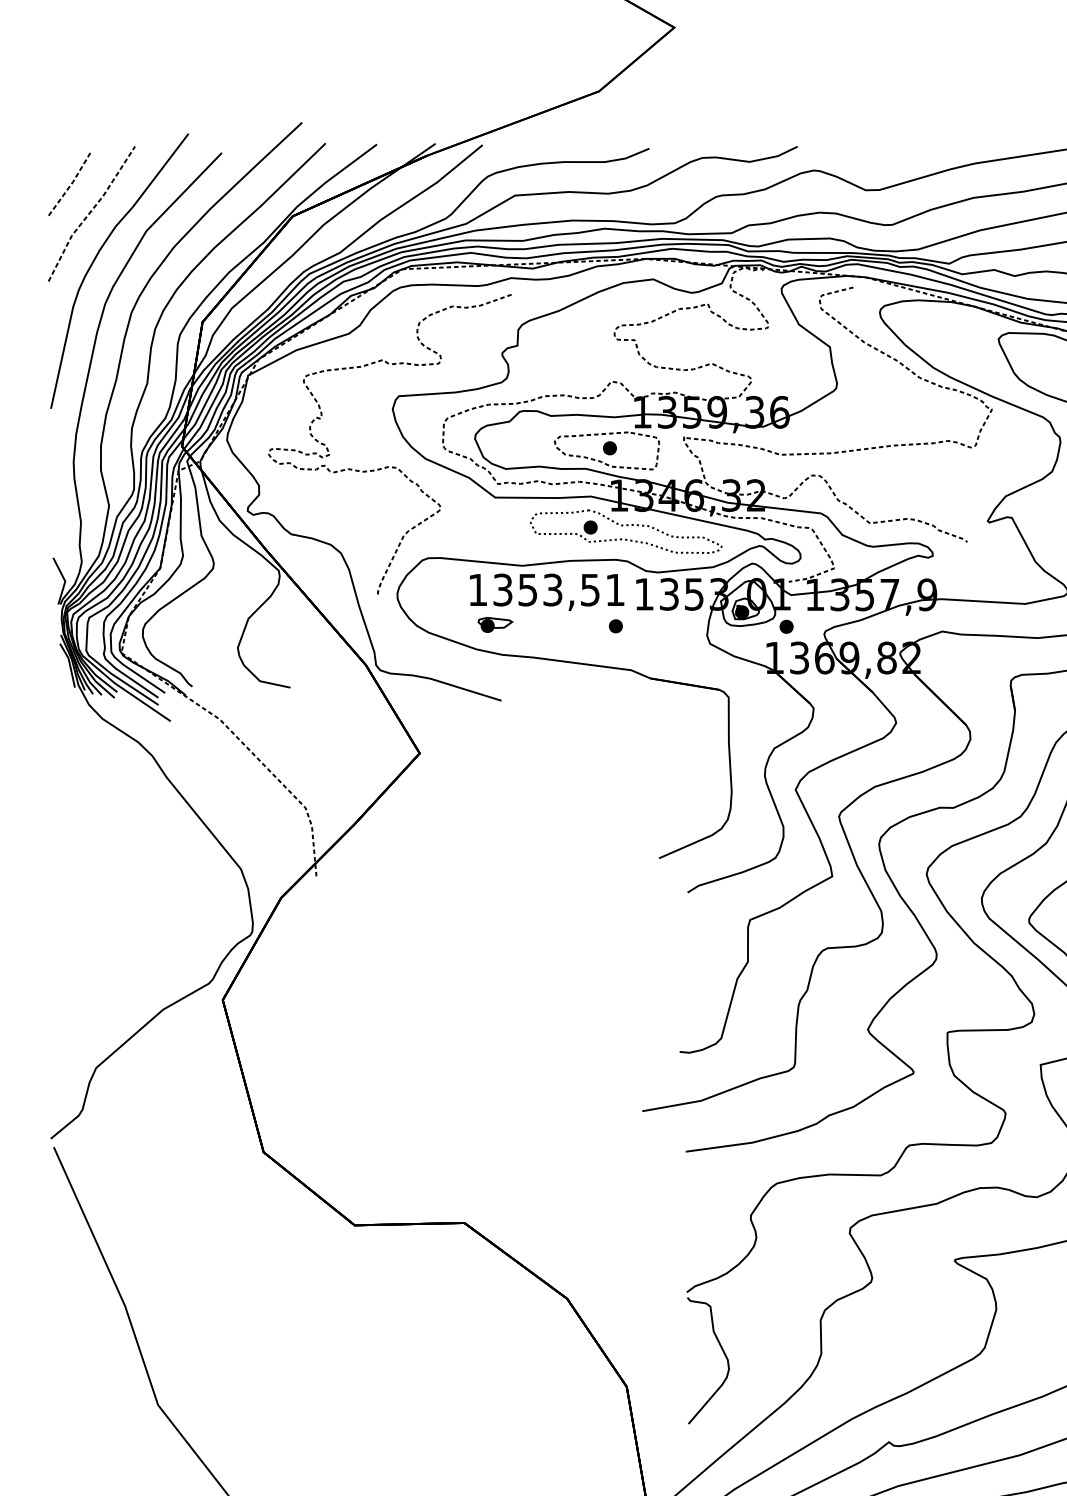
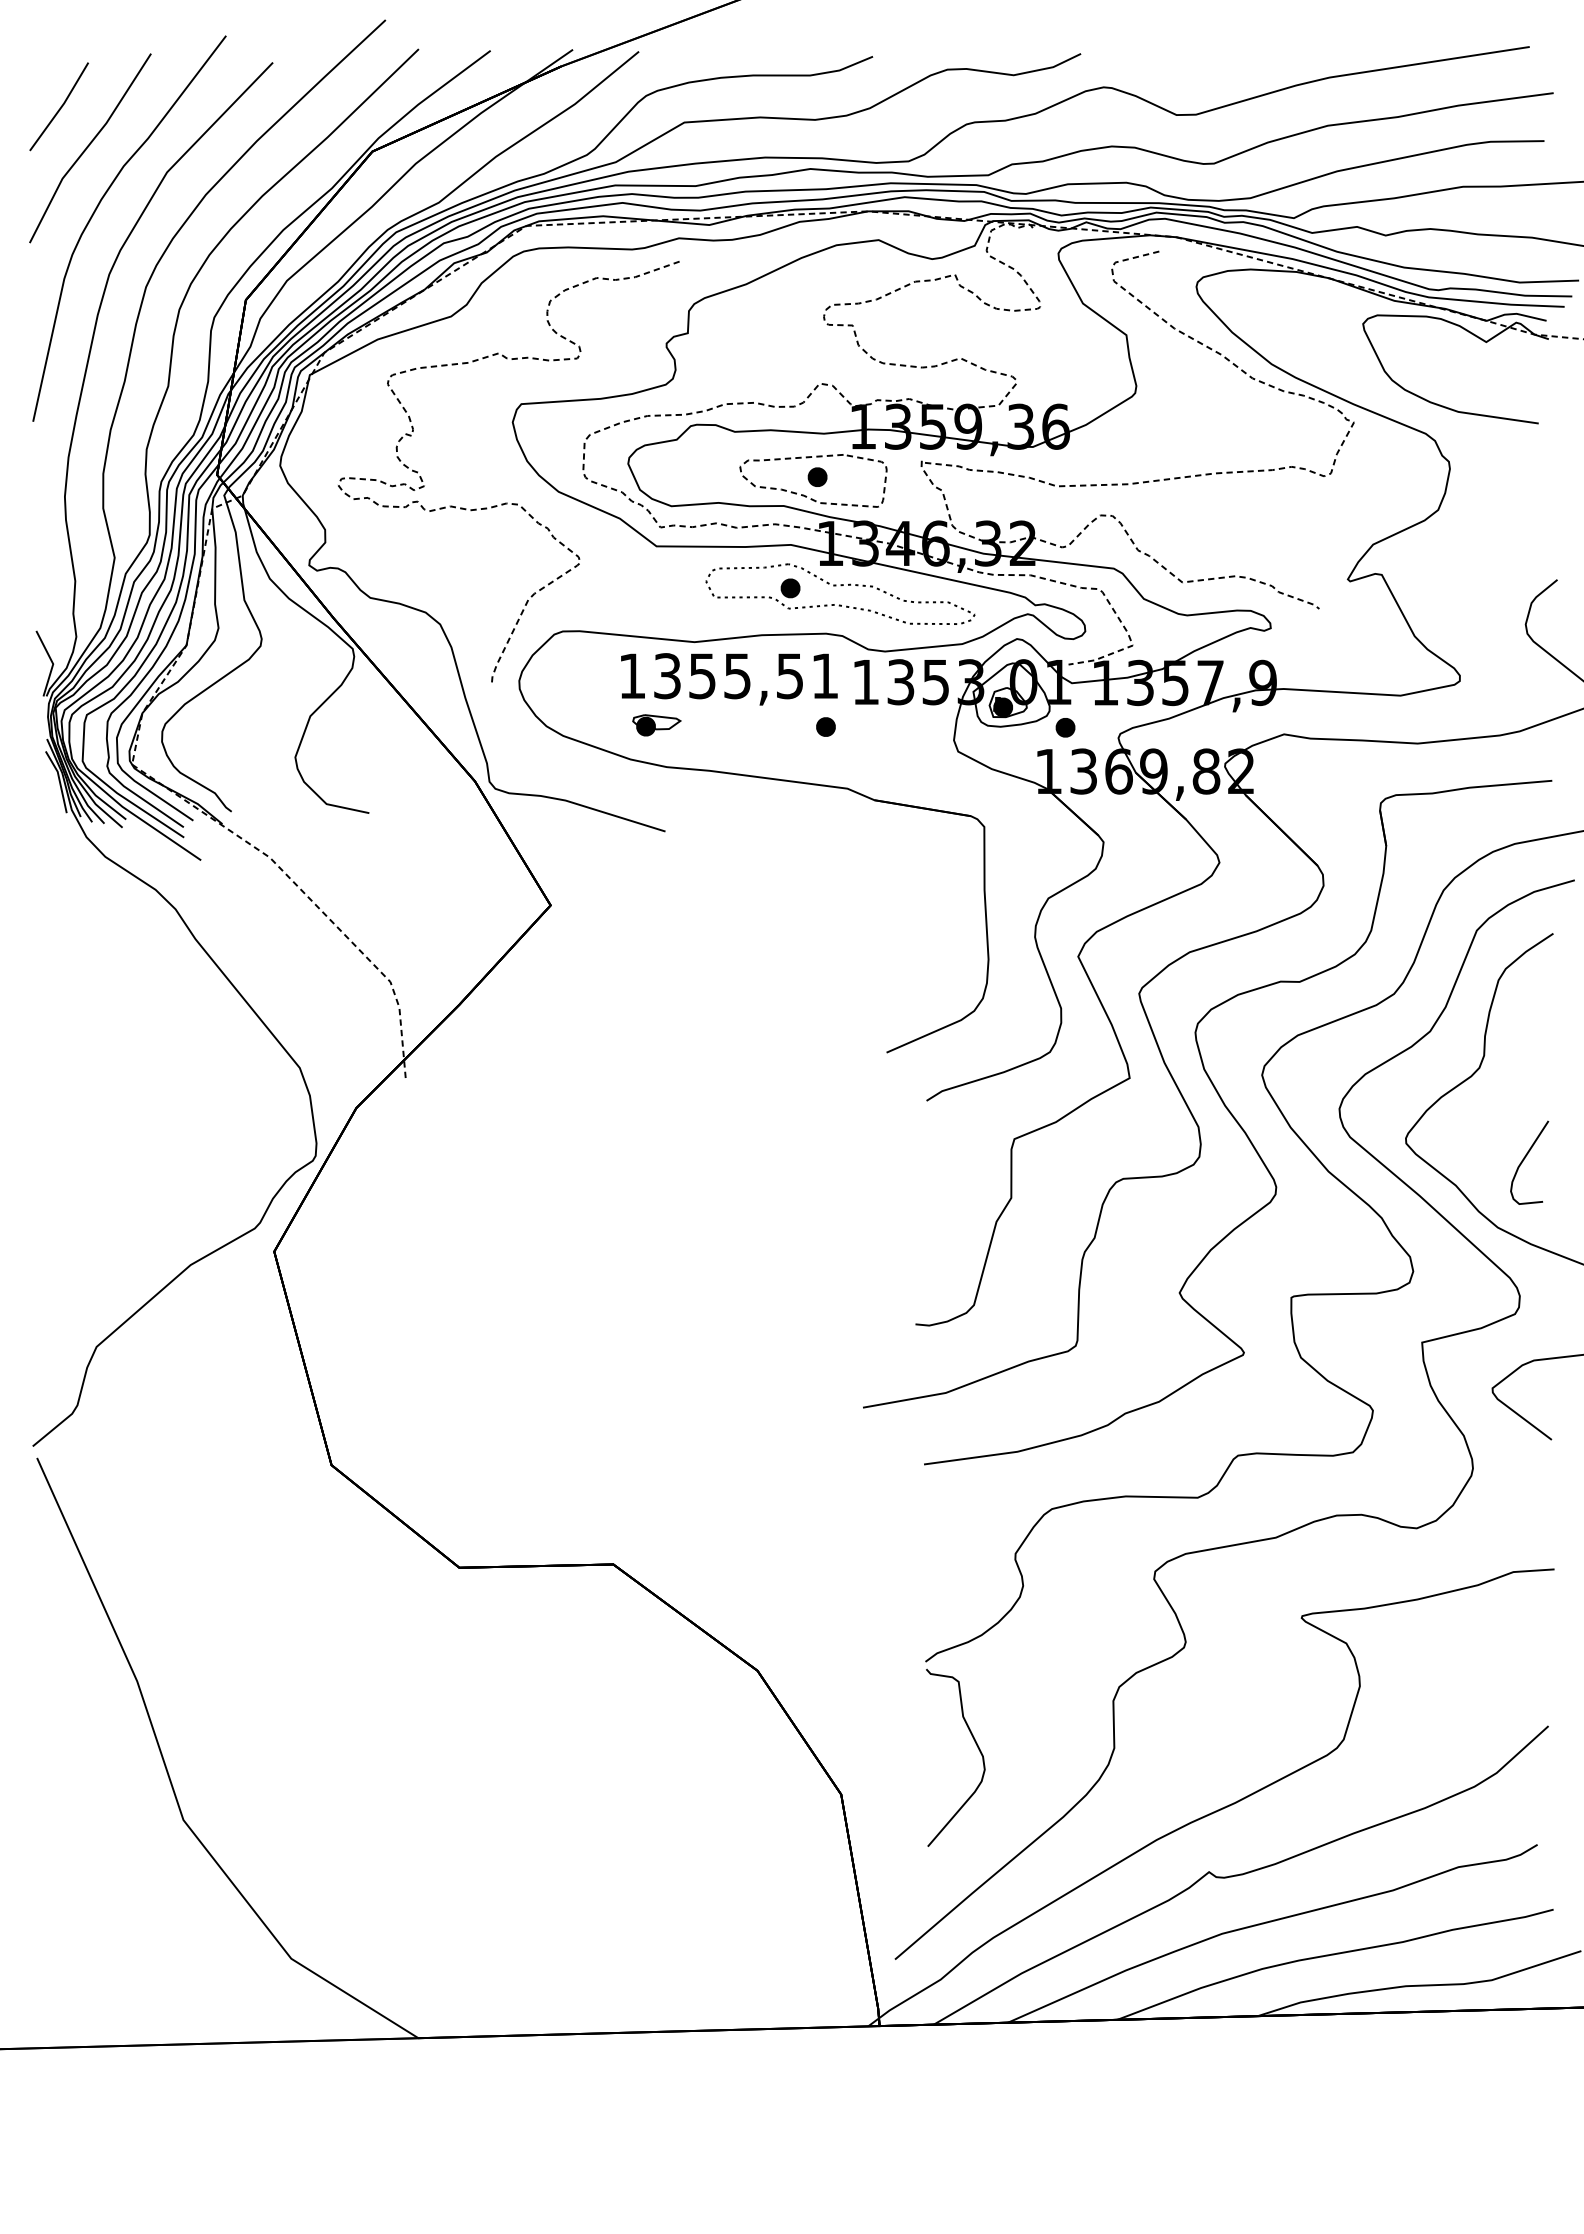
line: (71, 184) -> (61, 107), dashed -> solid
line: (89, 212) -> (87, 146), dashed -> solid
text: (552, 589) -> (737, 675), 1353,51 -> 1355,51

